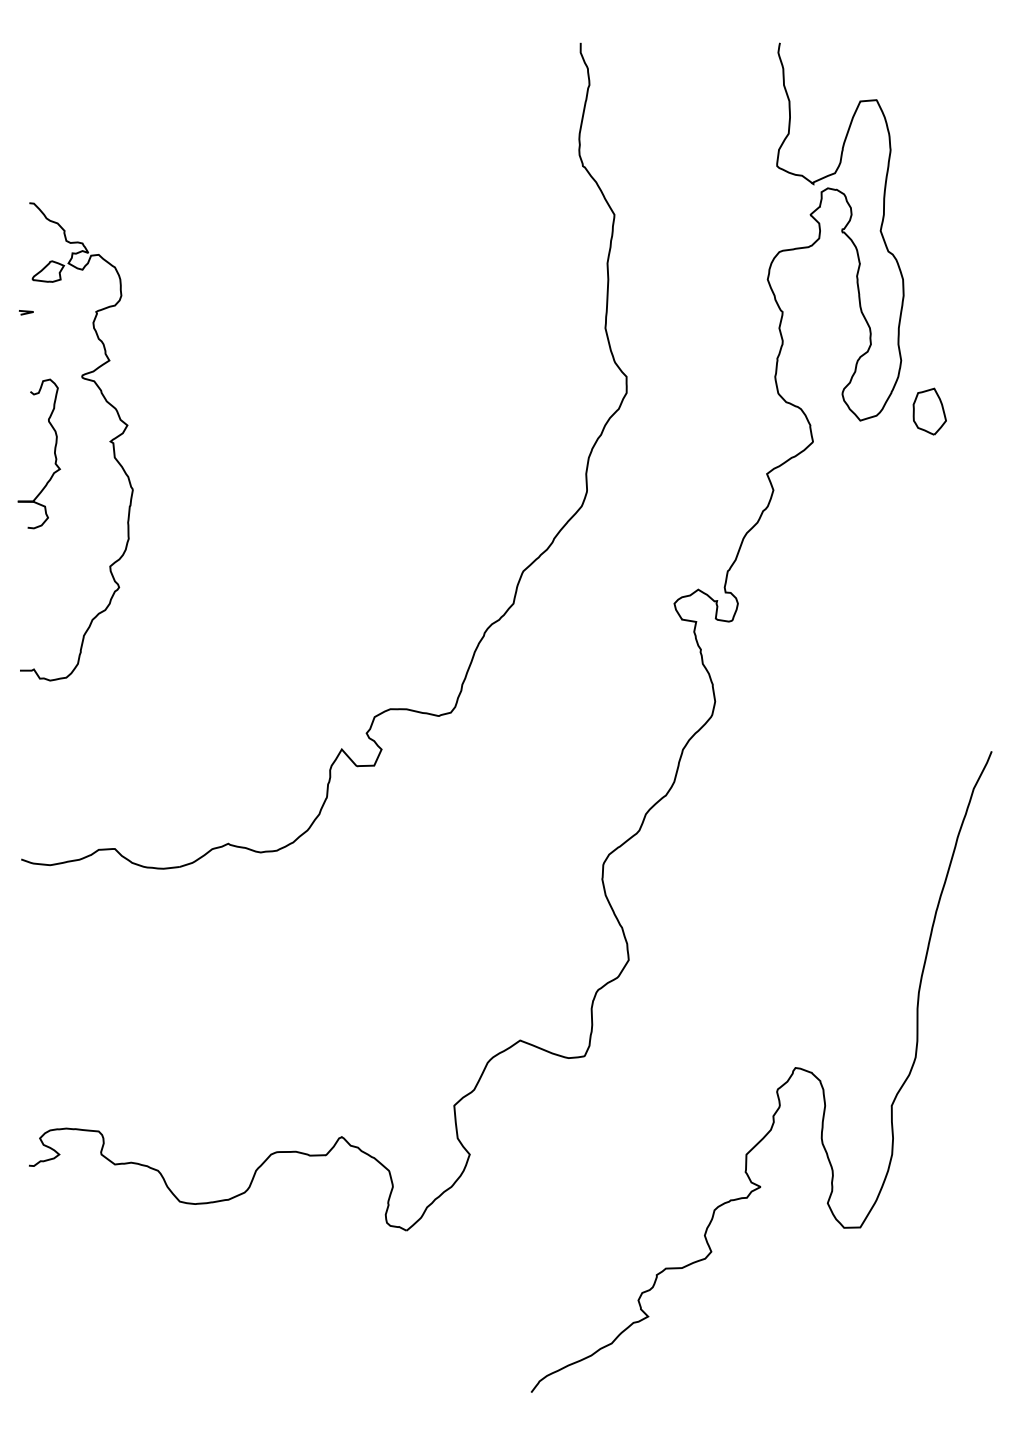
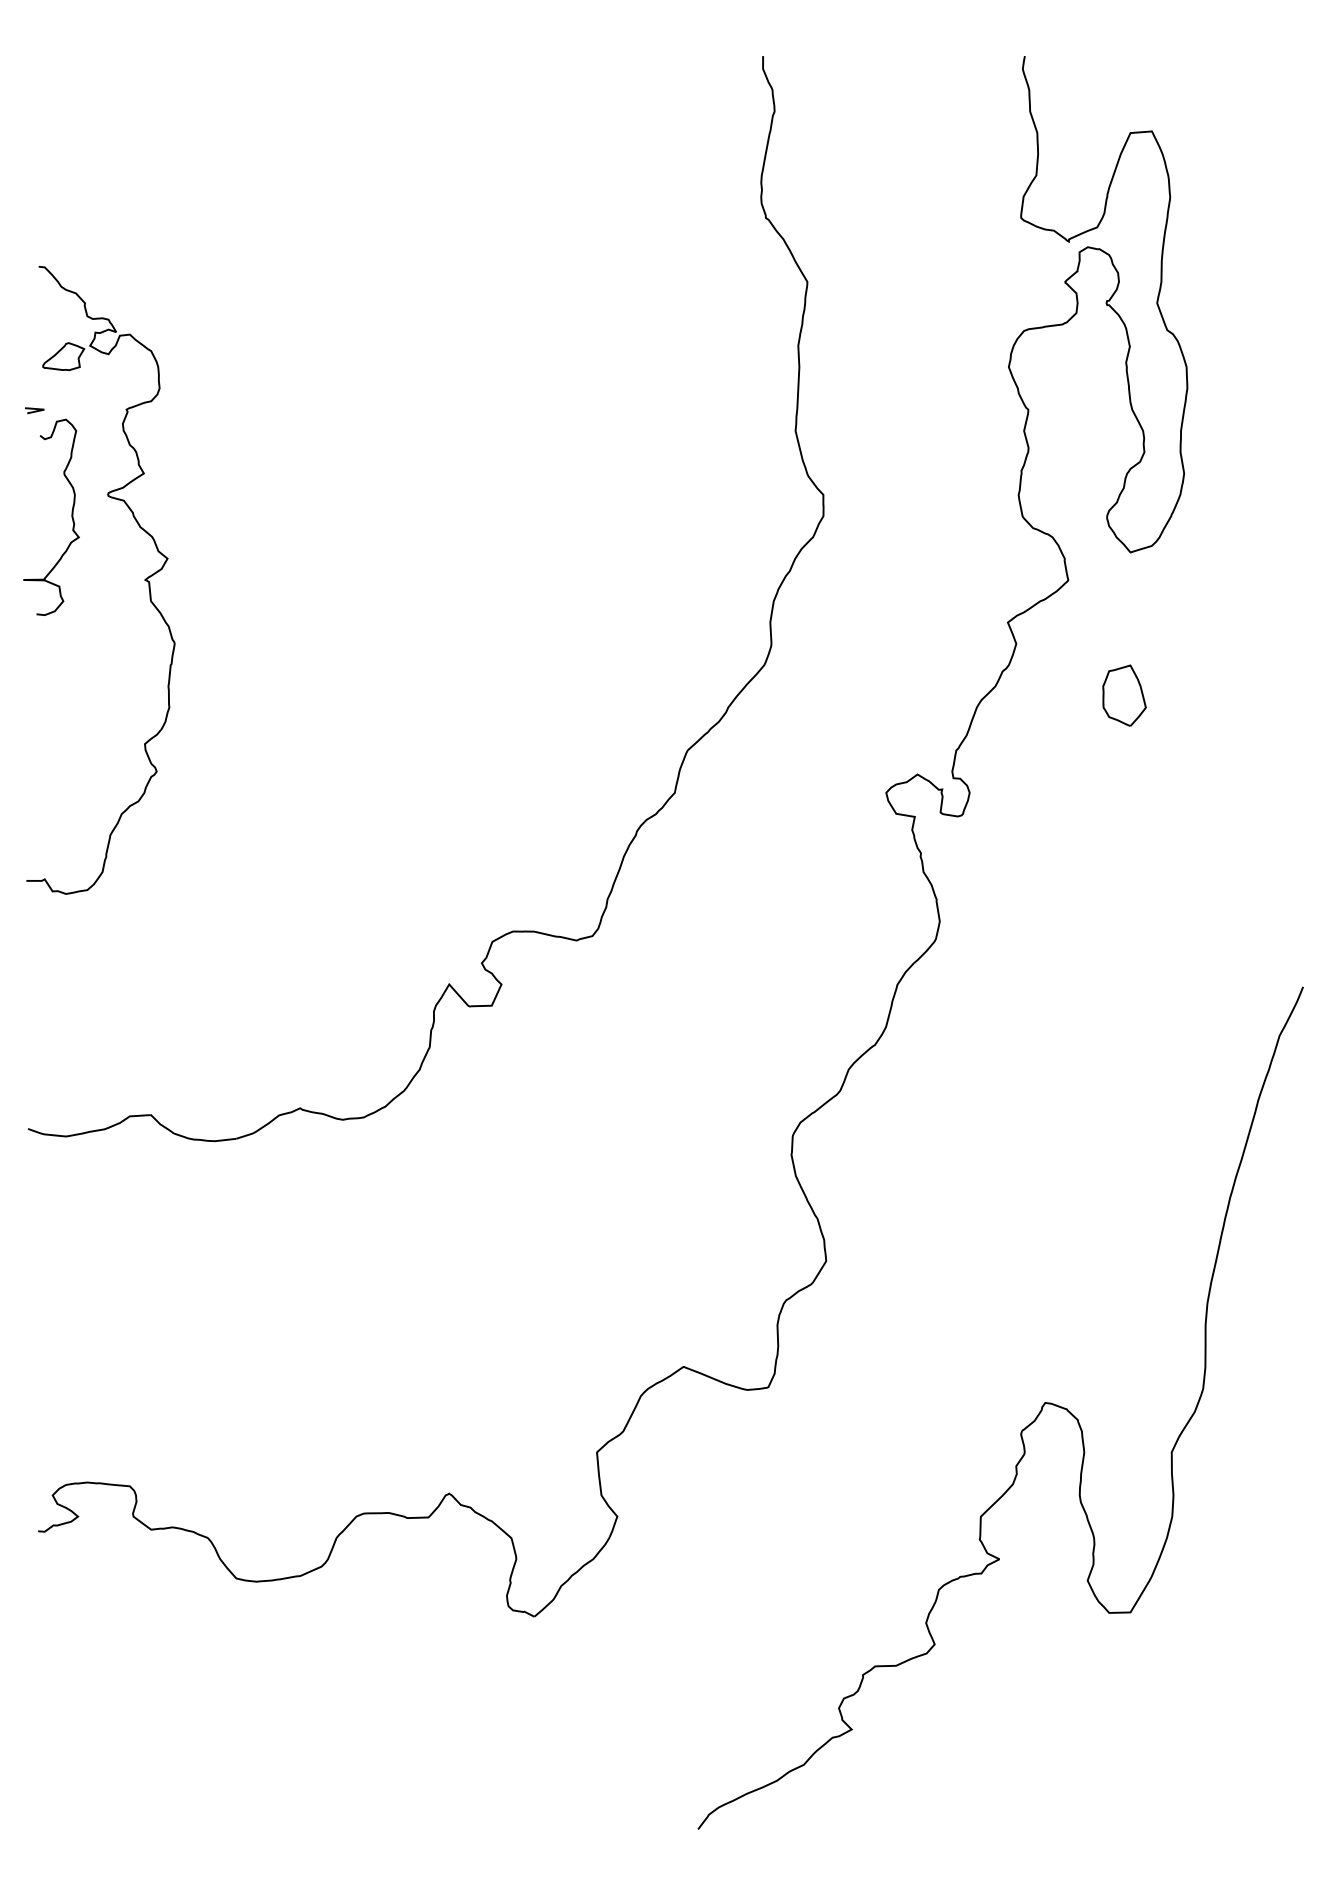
part: (929, 411) -> (1124, 695), moved
part: (54, 453) -> (71, 516), moved

